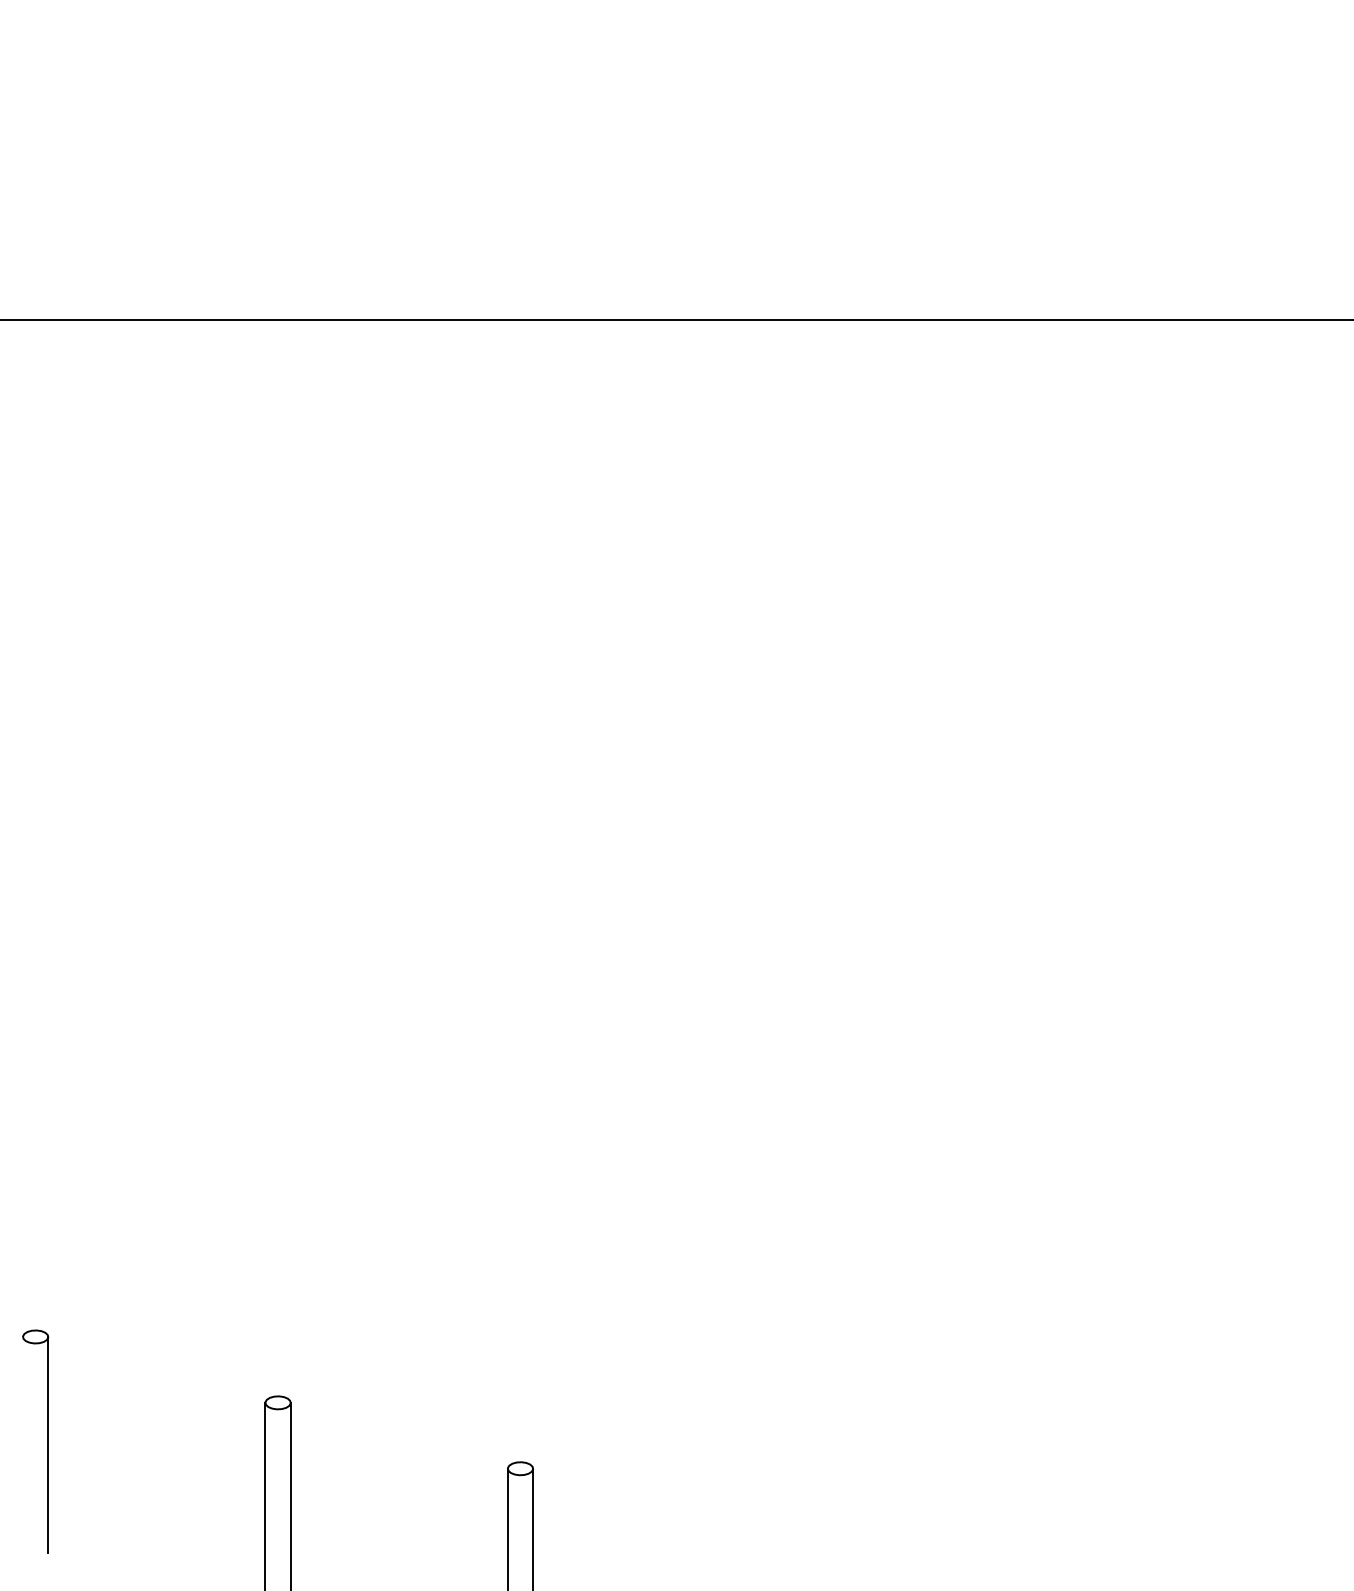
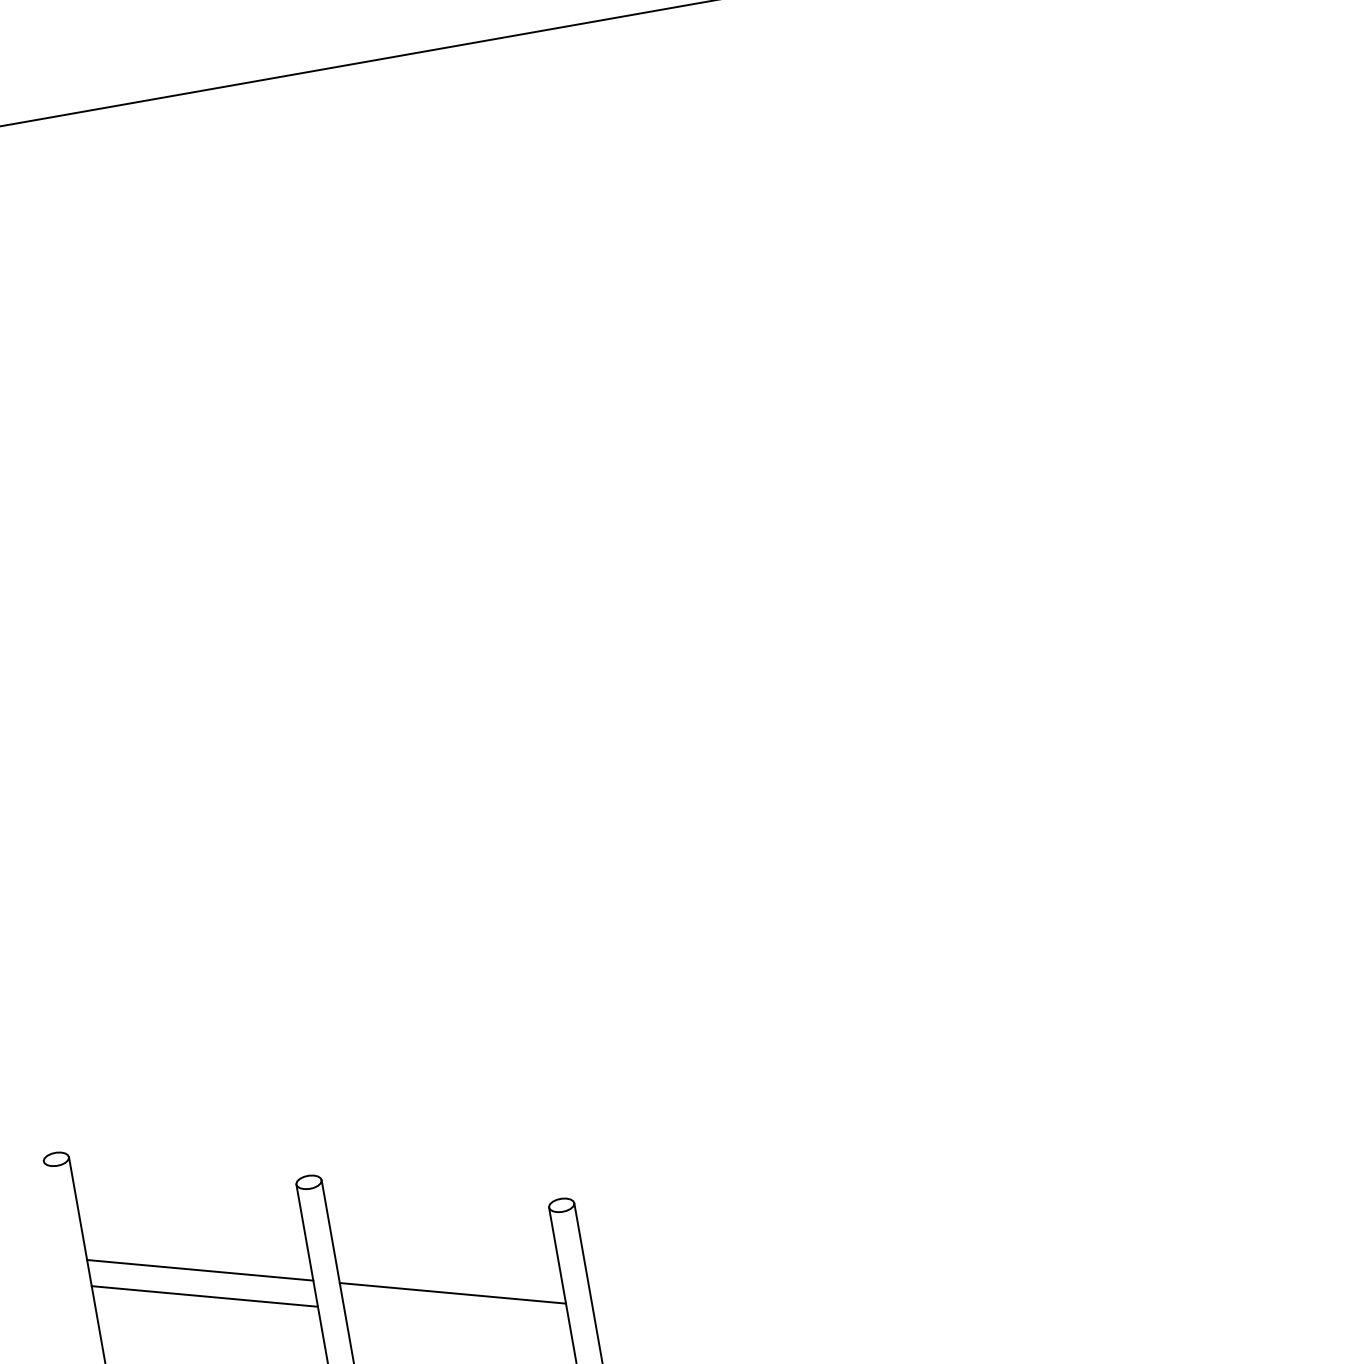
line: (156, 1469) -> (199, 1269), added
line: (156, 1495) -> (204, 1295), added
line: (398, 1535) -> (452, 1293), added

